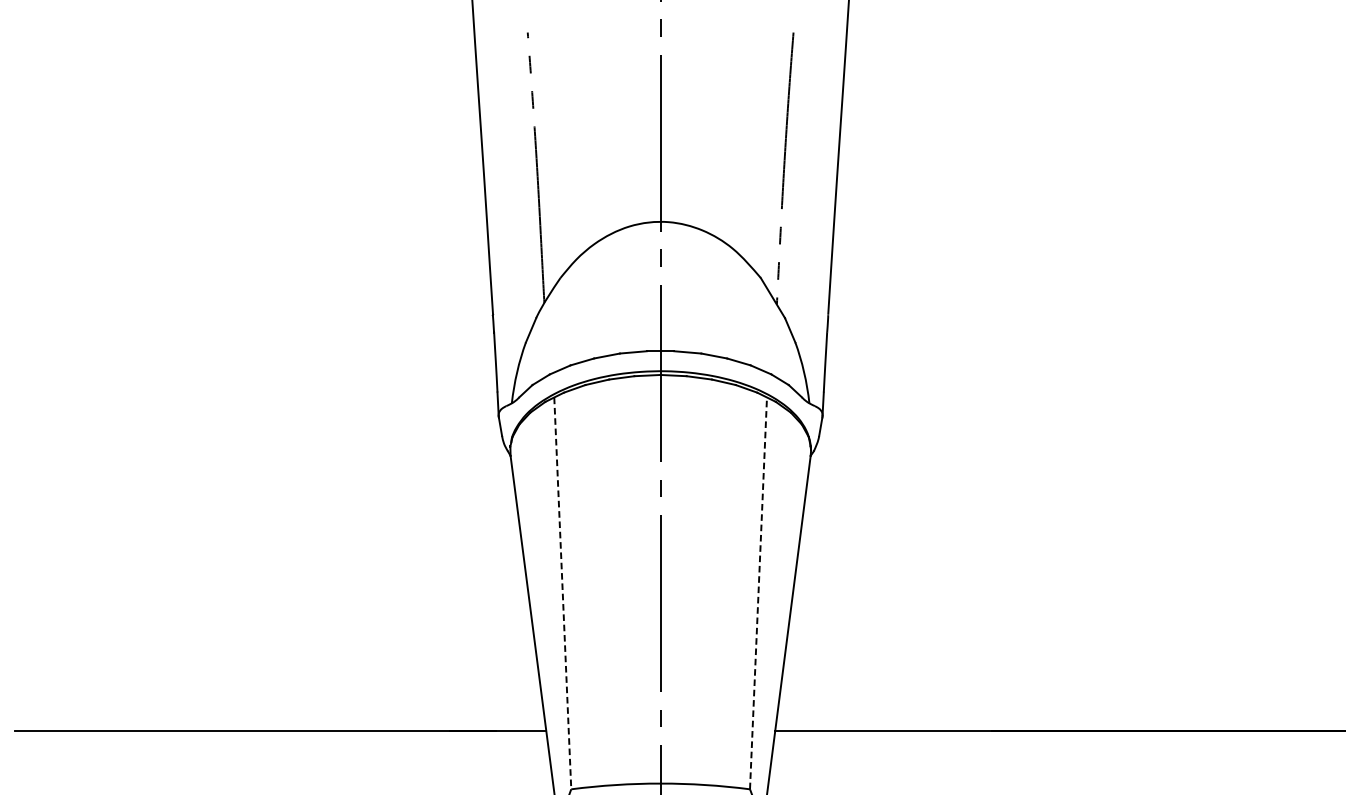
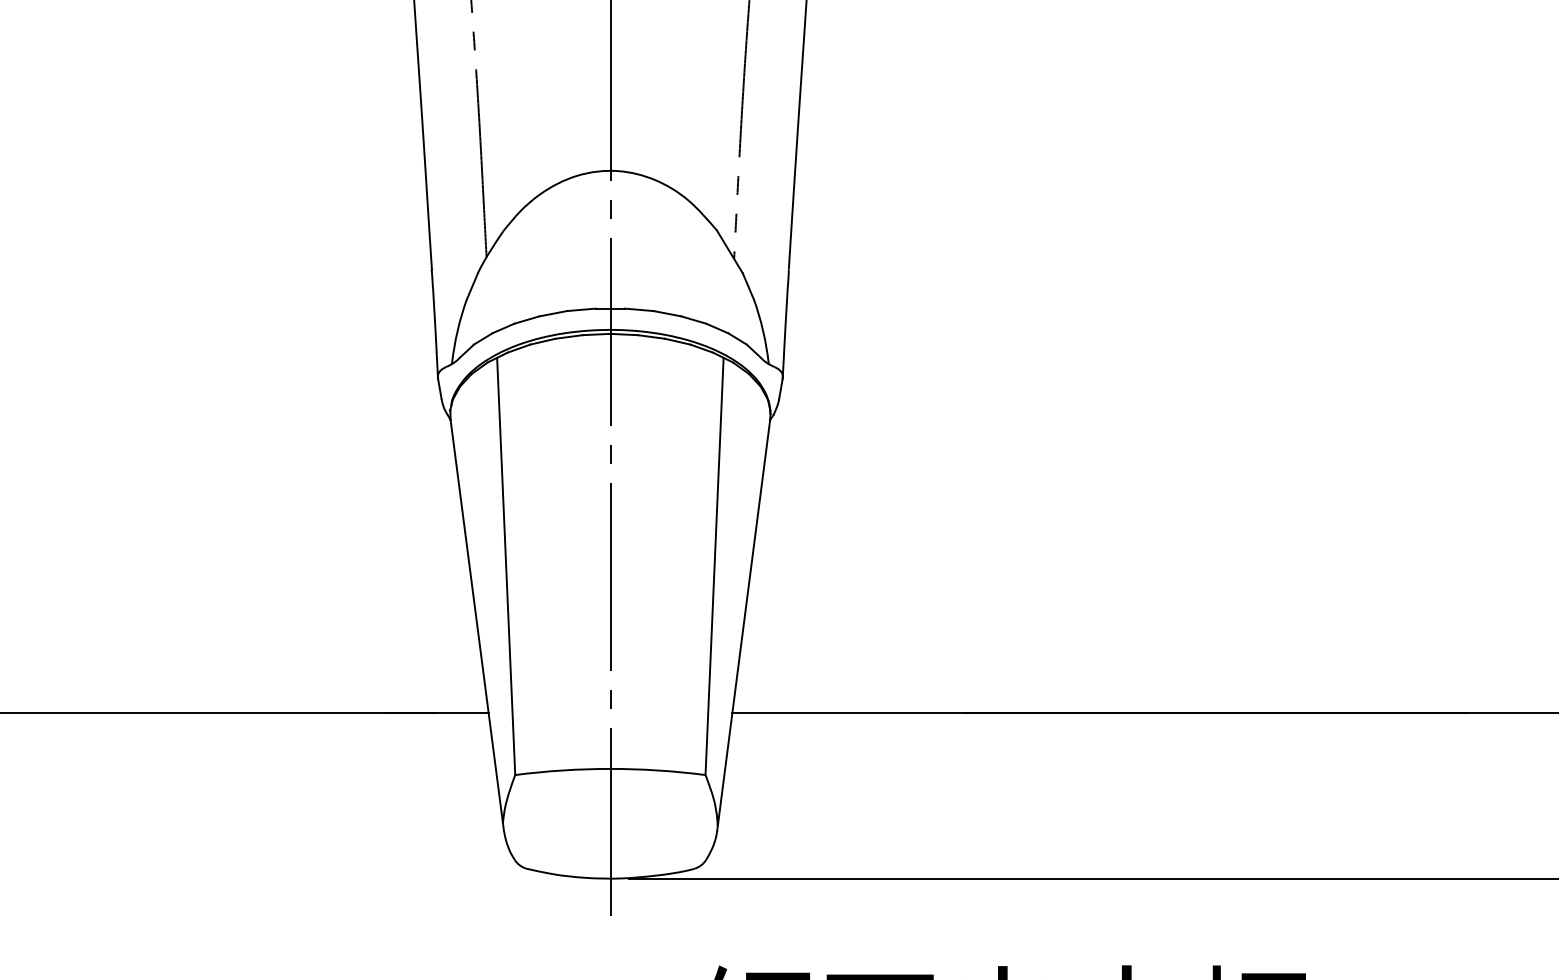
line: (563, 593) -> (506, 566), dashed -> solid
line: (758, 593) -> (714, 566), dashed -> solid

